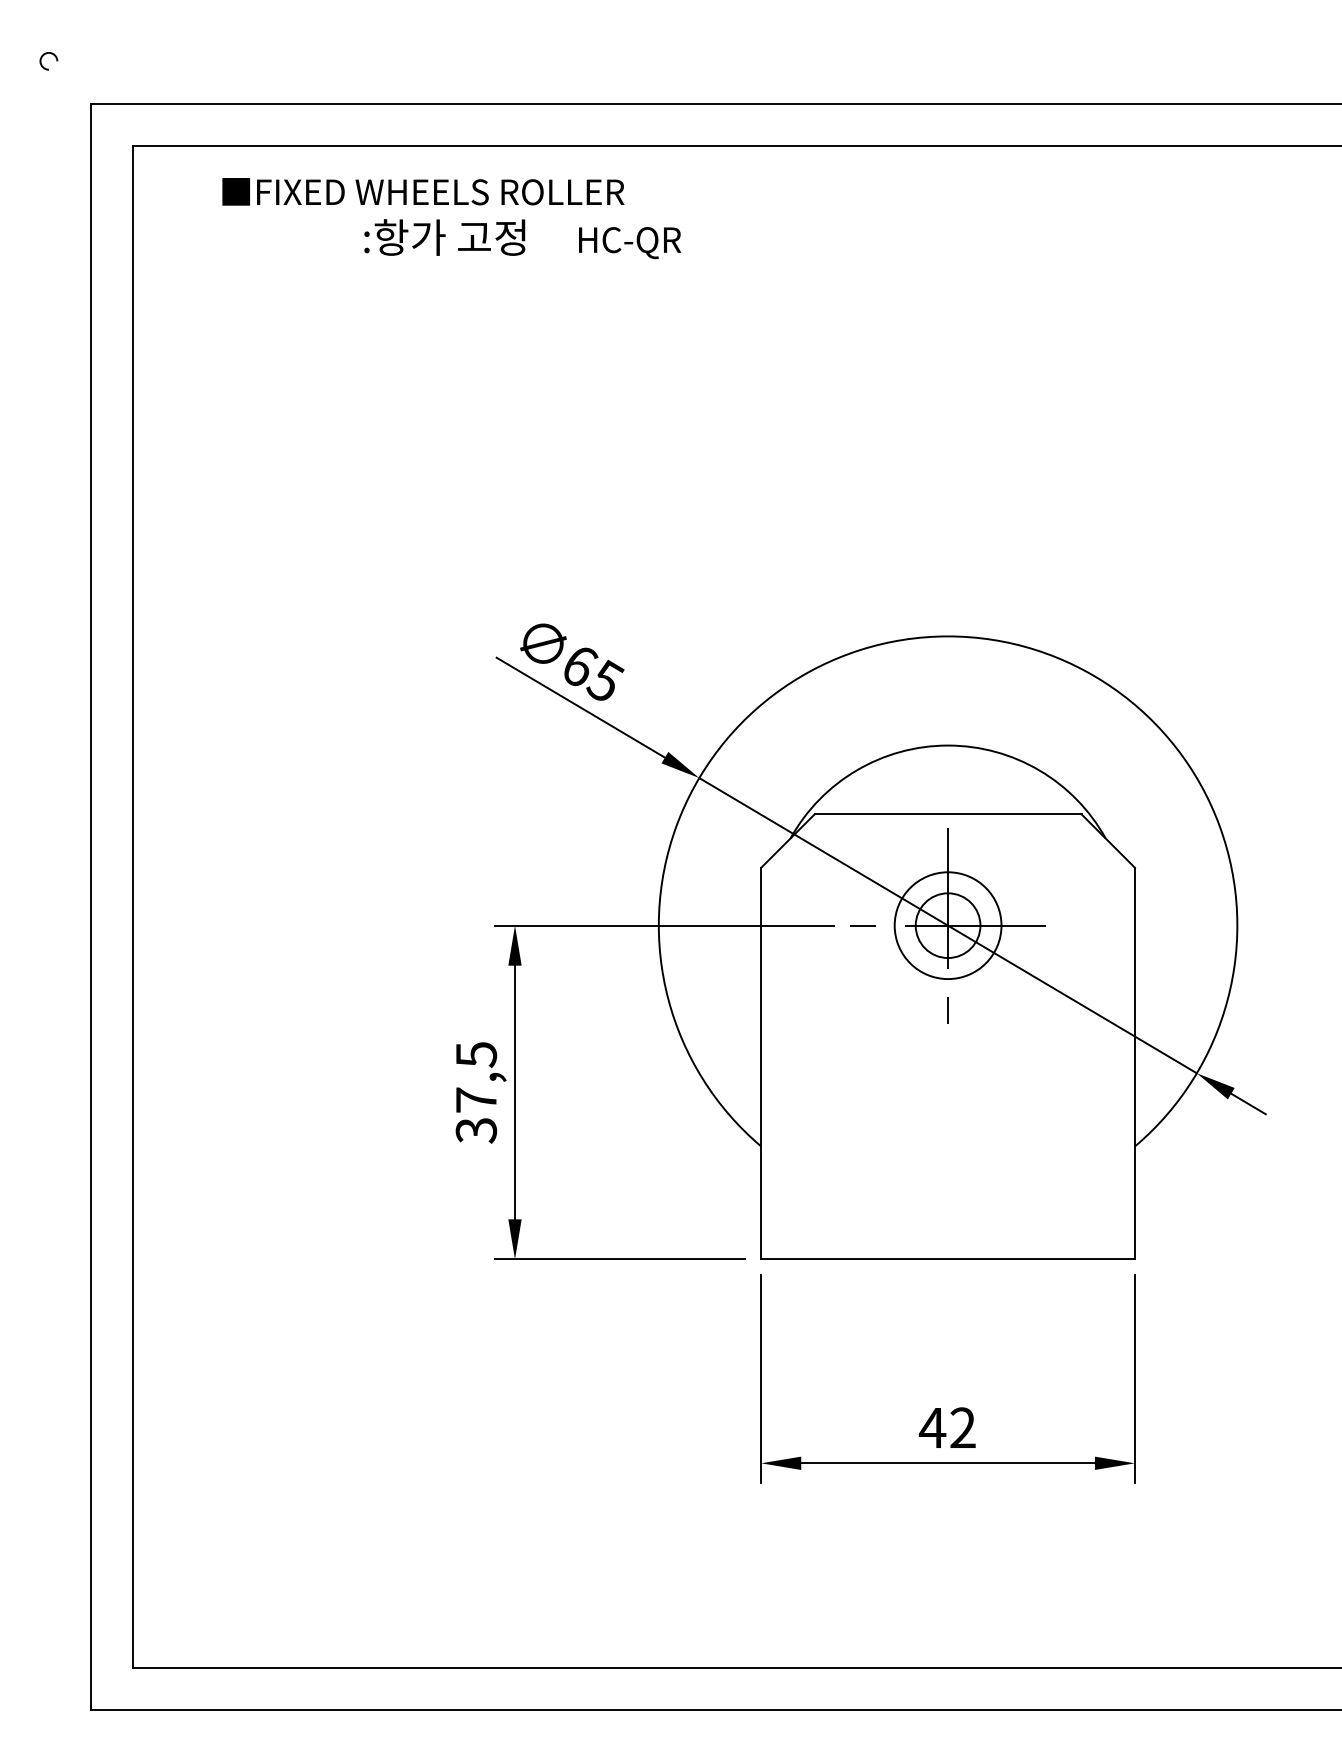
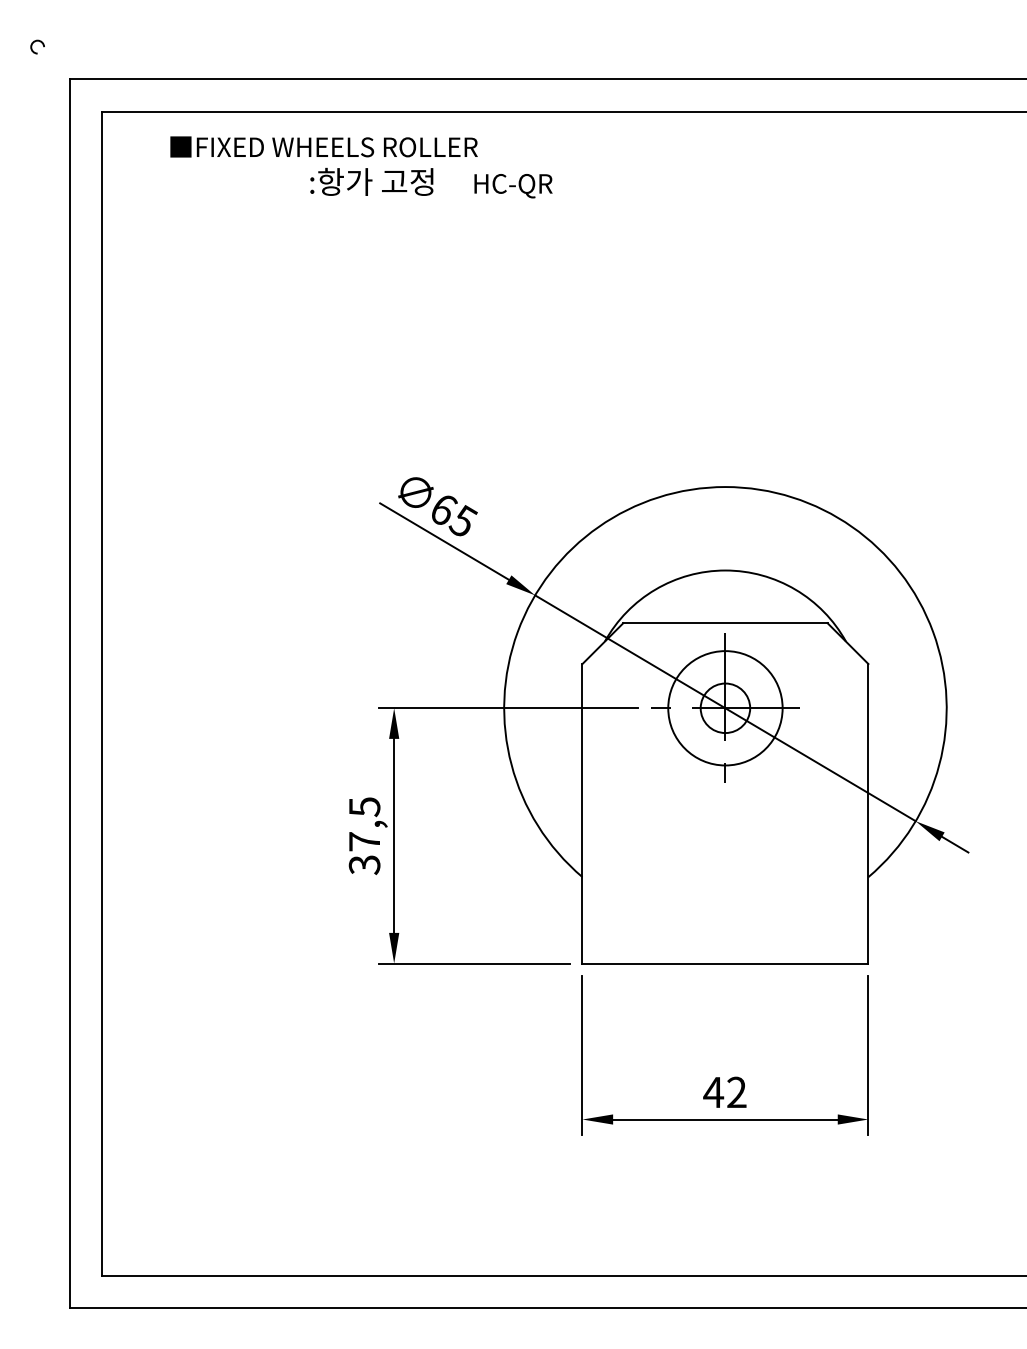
text: (522, 239) -> (431, 183), moved
circle: (947, 925) -> (724, 708), size x1.4

